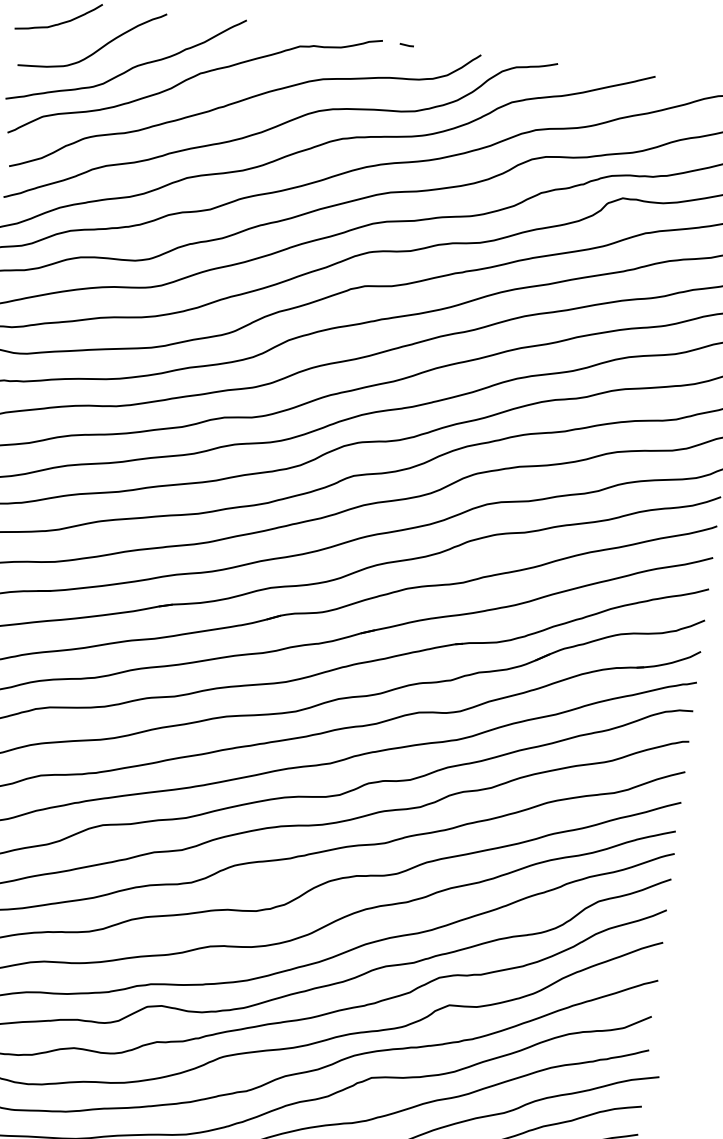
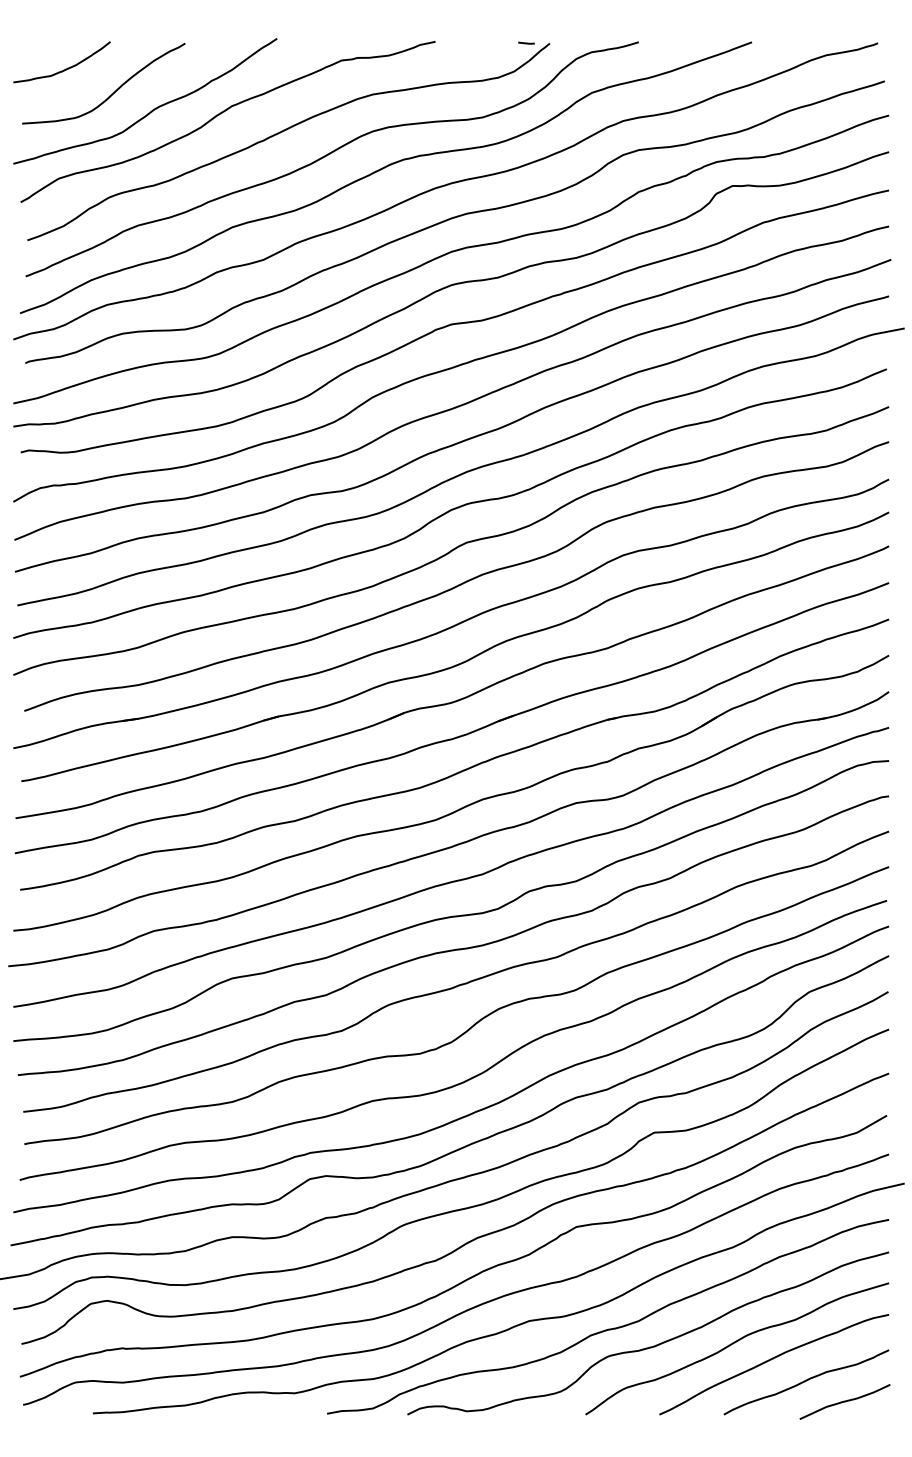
line: (406, 44) -> (526, 42), moved

